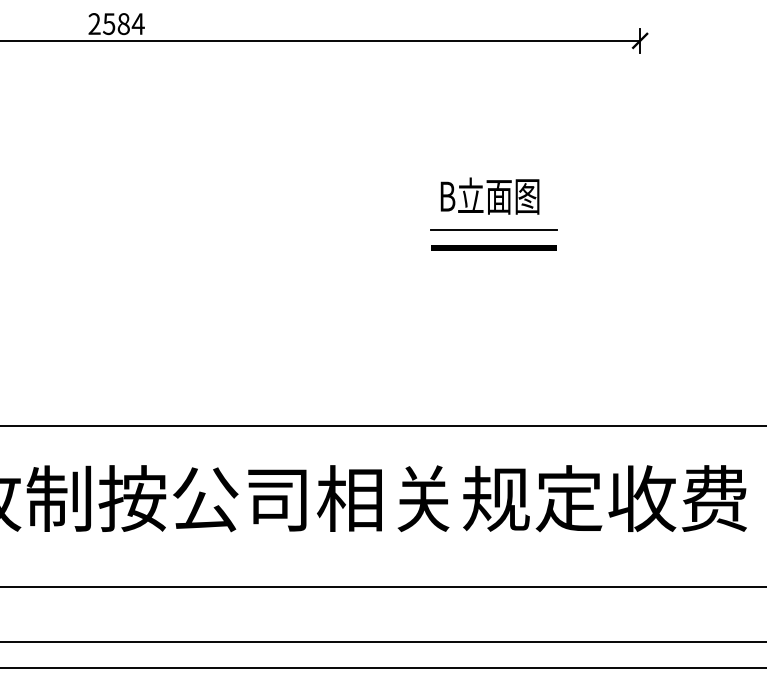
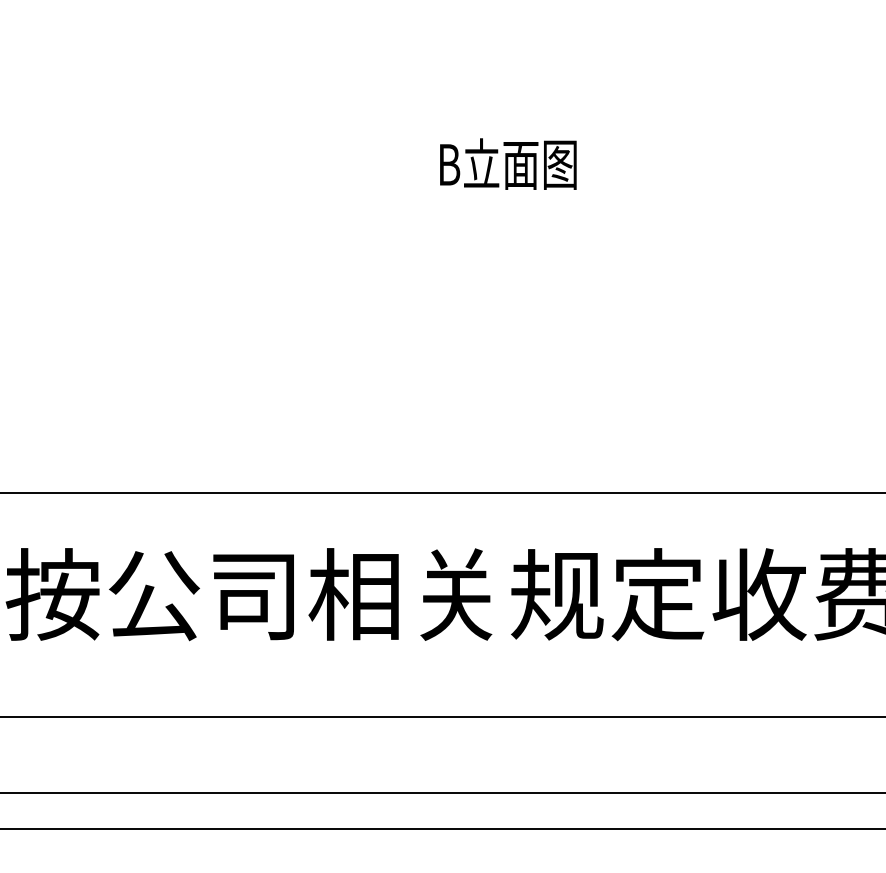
text: (489, 195) -> (507, 163), moved
line: (493, 230) -> (553, 222), removed
line: (493, 247) -> (553, 246), removed

